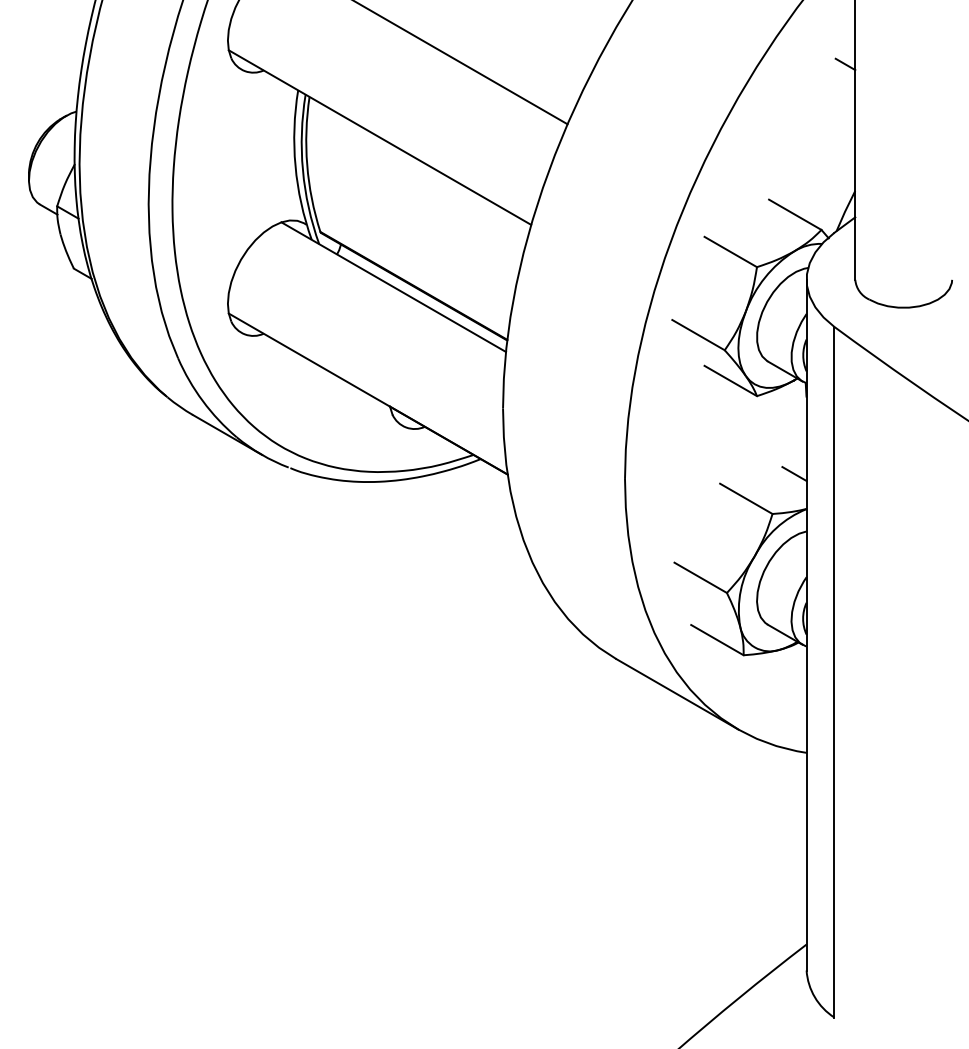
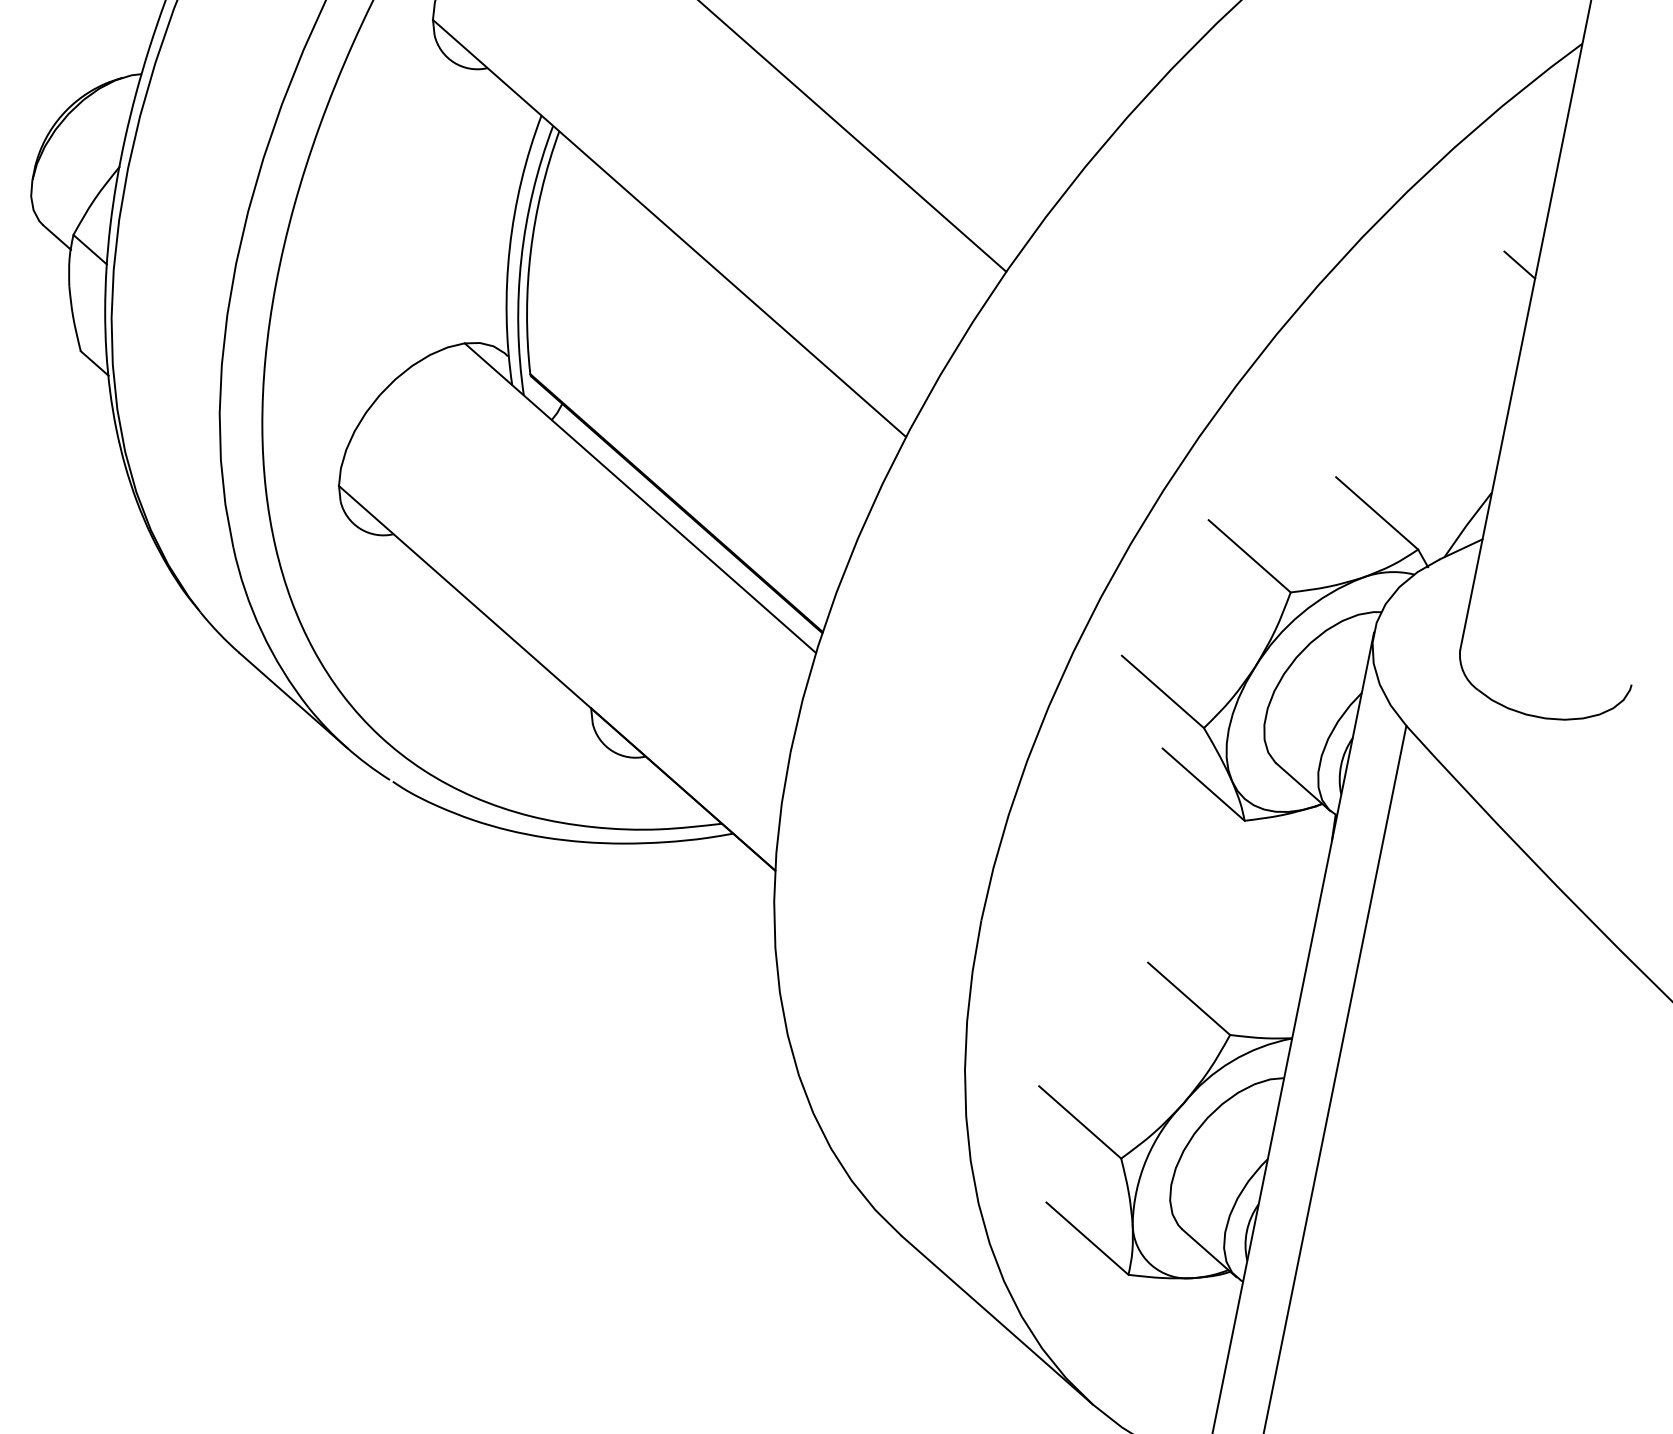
line: (794, 474) -> (1283, 972), removed

